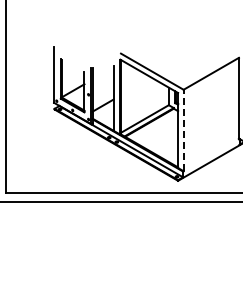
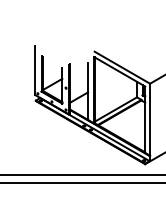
line: (183, 130) -> (149, 119), dashed -> solid

